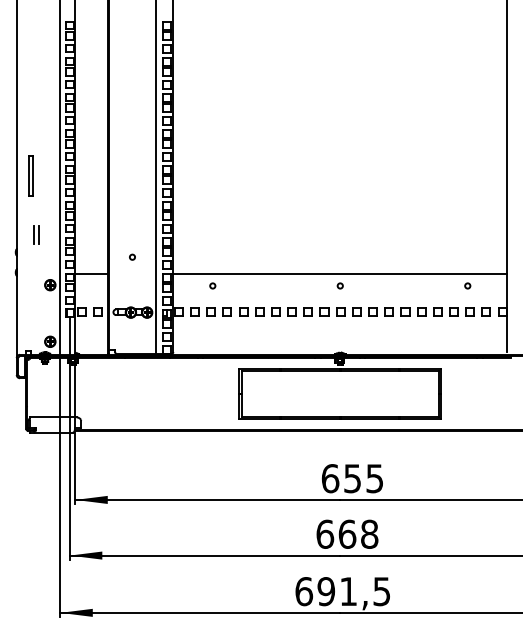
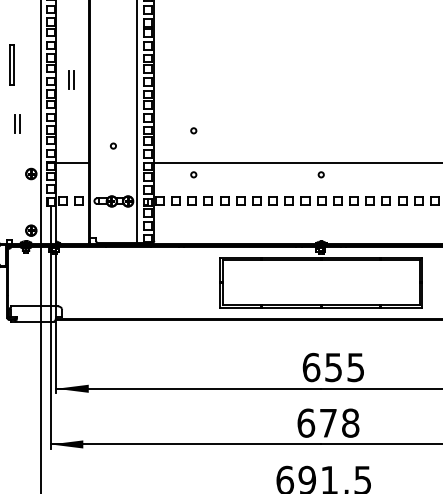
part: (90, 190) -> (71, 79), added
circle: (212, 241) -> (193, 130), added
text: (347, 533) -> (328, 422), 668 -> 678

